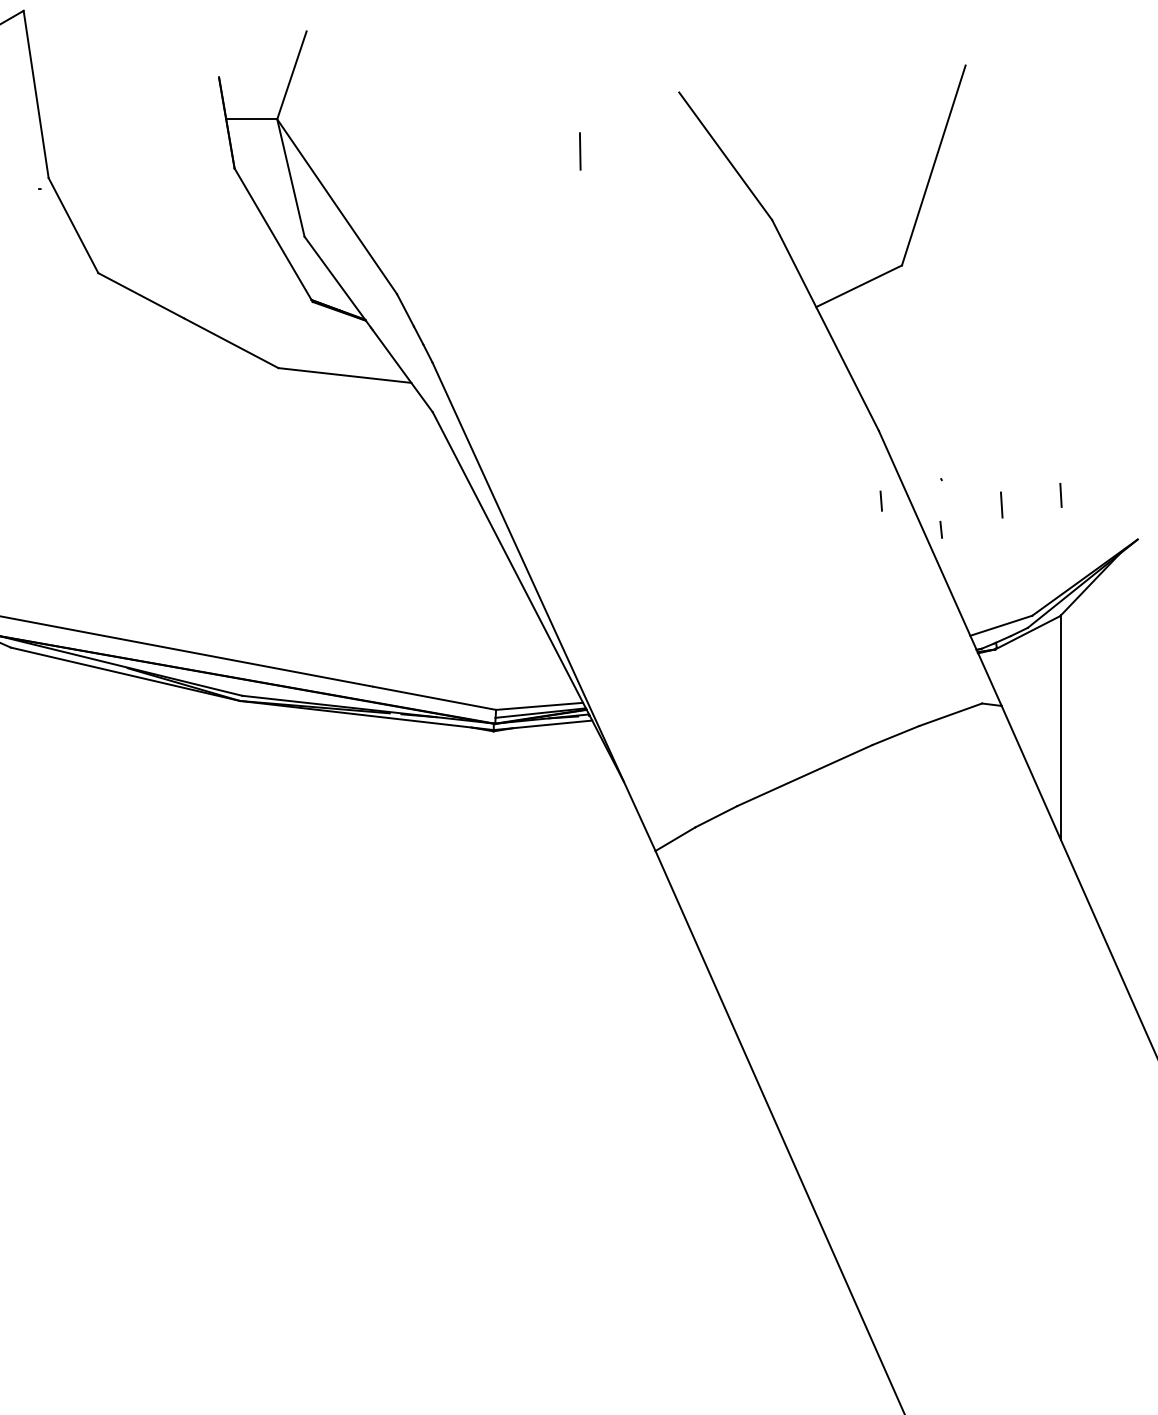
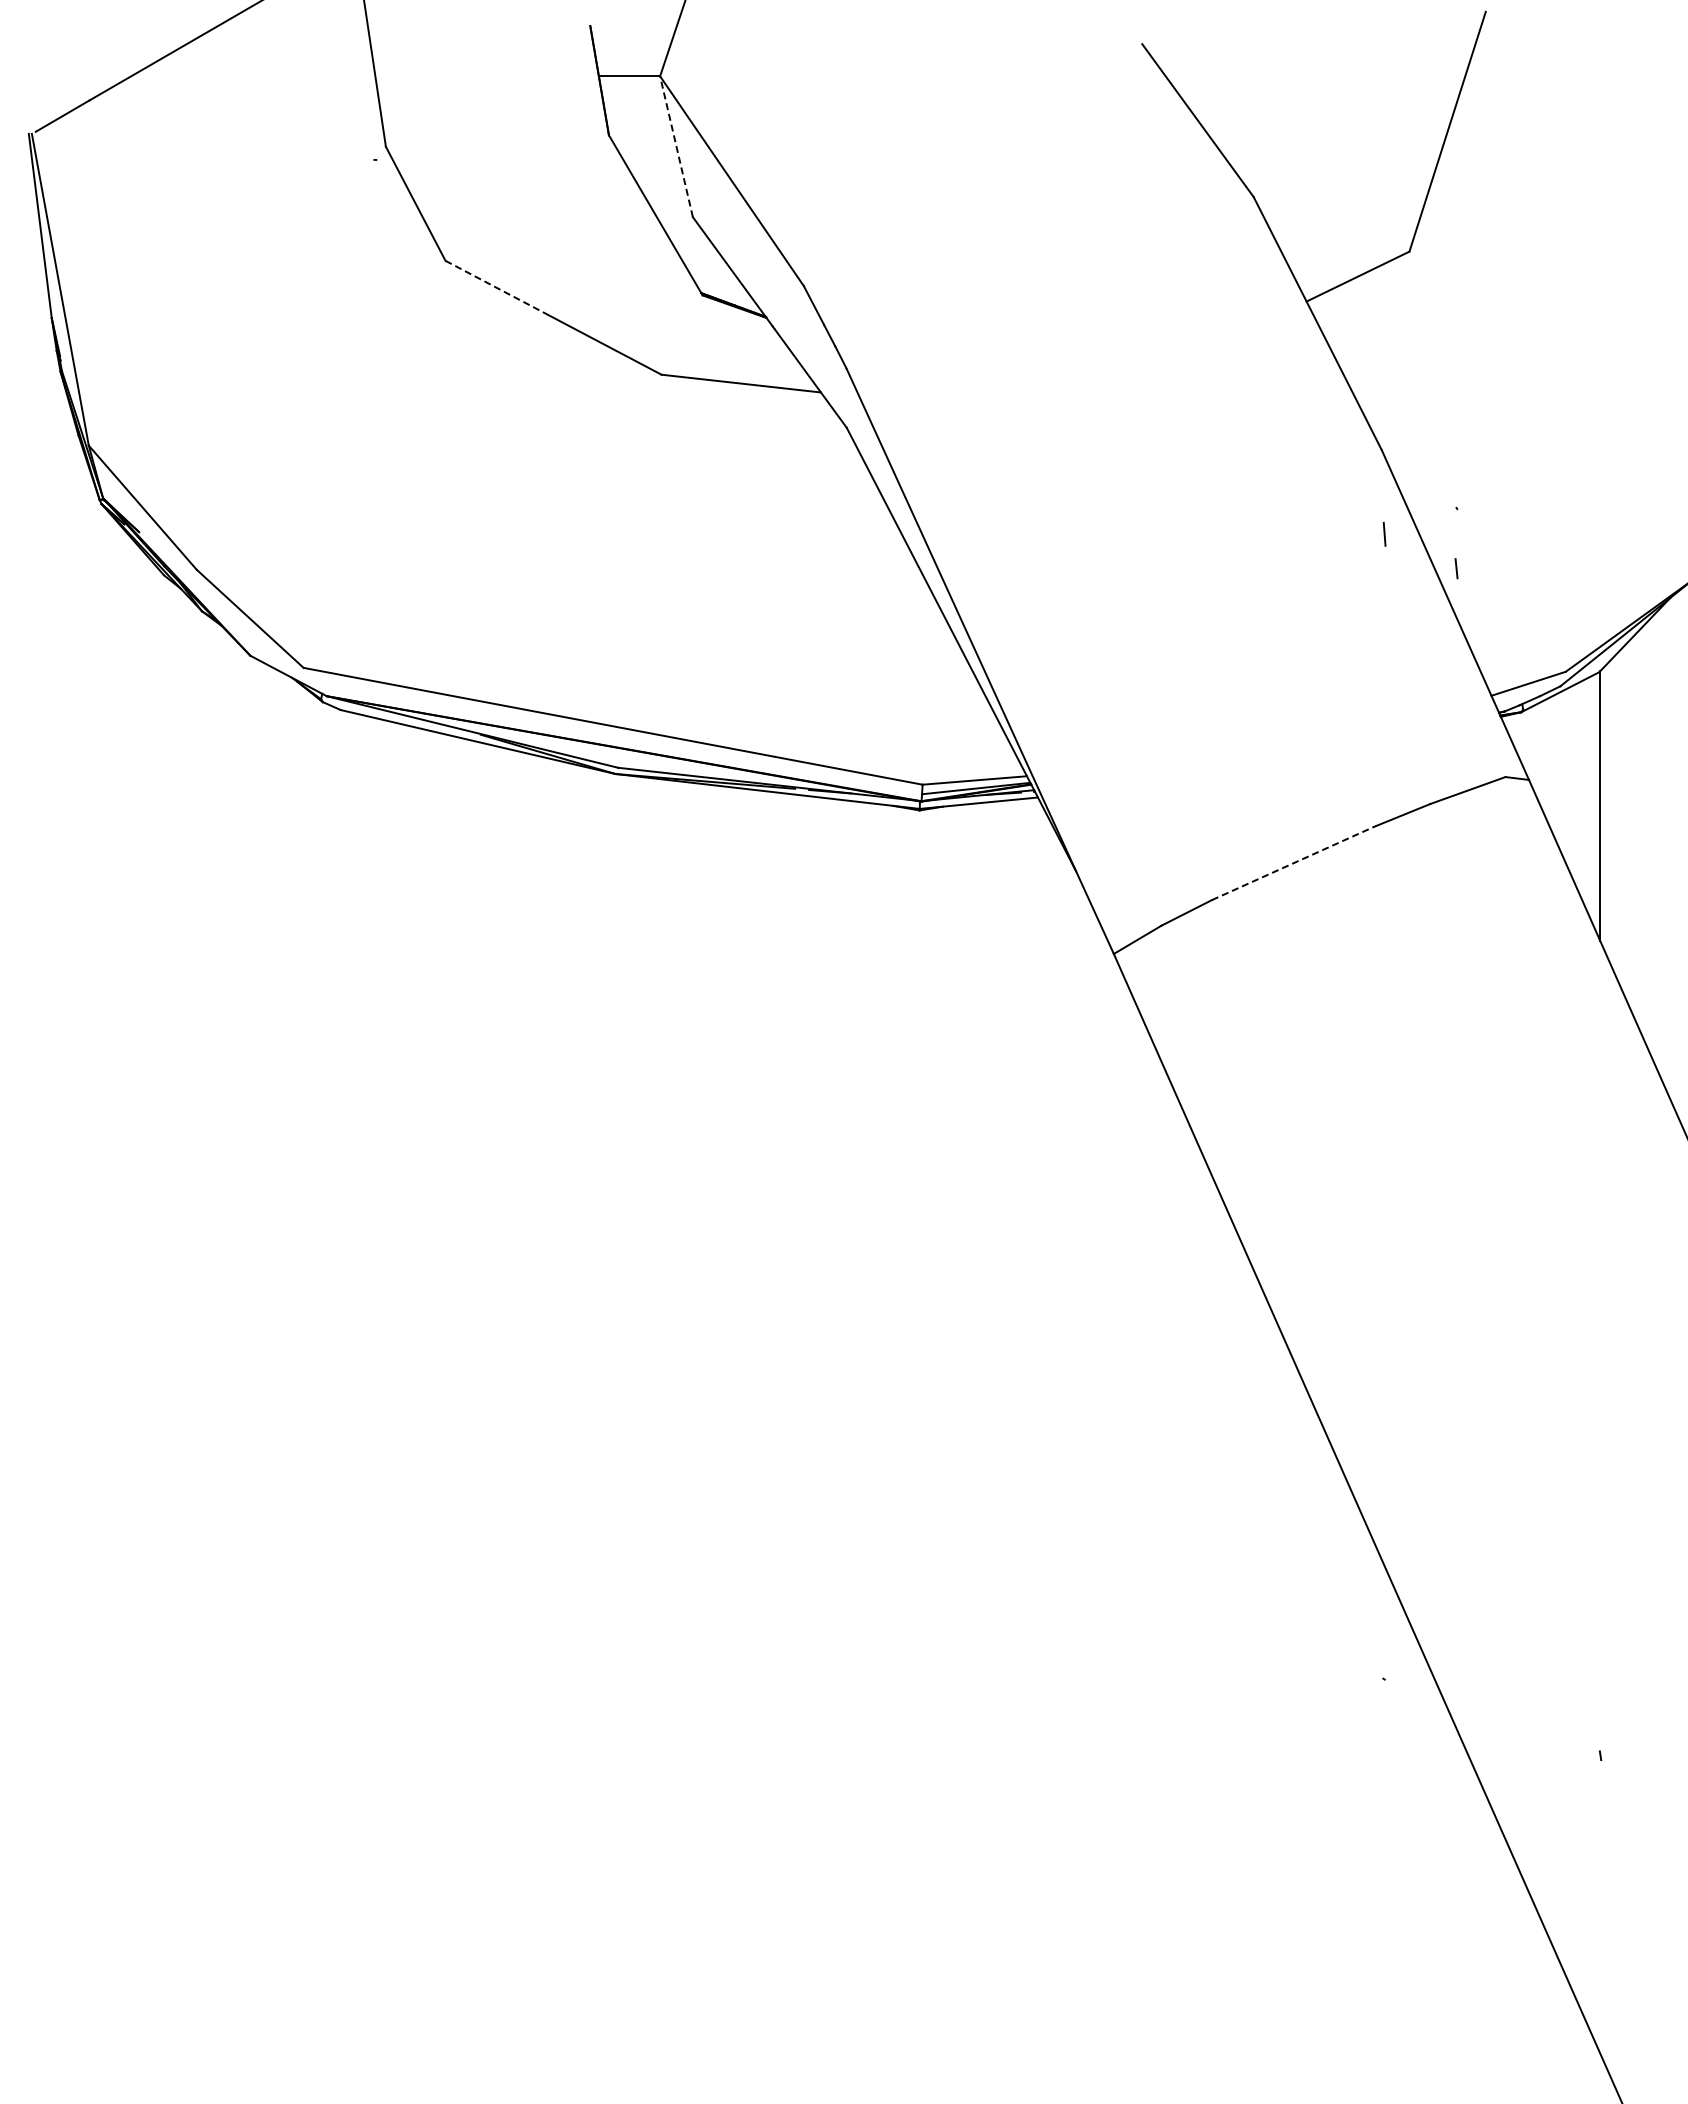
line: (580, 151) -> (1023, 114), removed
line: (290, 177) -> (676, 146), solid -> dashed
line: (141, 296) -> (497, 288), solid -> dashed
line: (1061, 495) -> (1600, 527), removed
line: (1002, 504) -> (1529, 538), removed
line: (805, 775) -> (1293, 863), solid -> dashed

